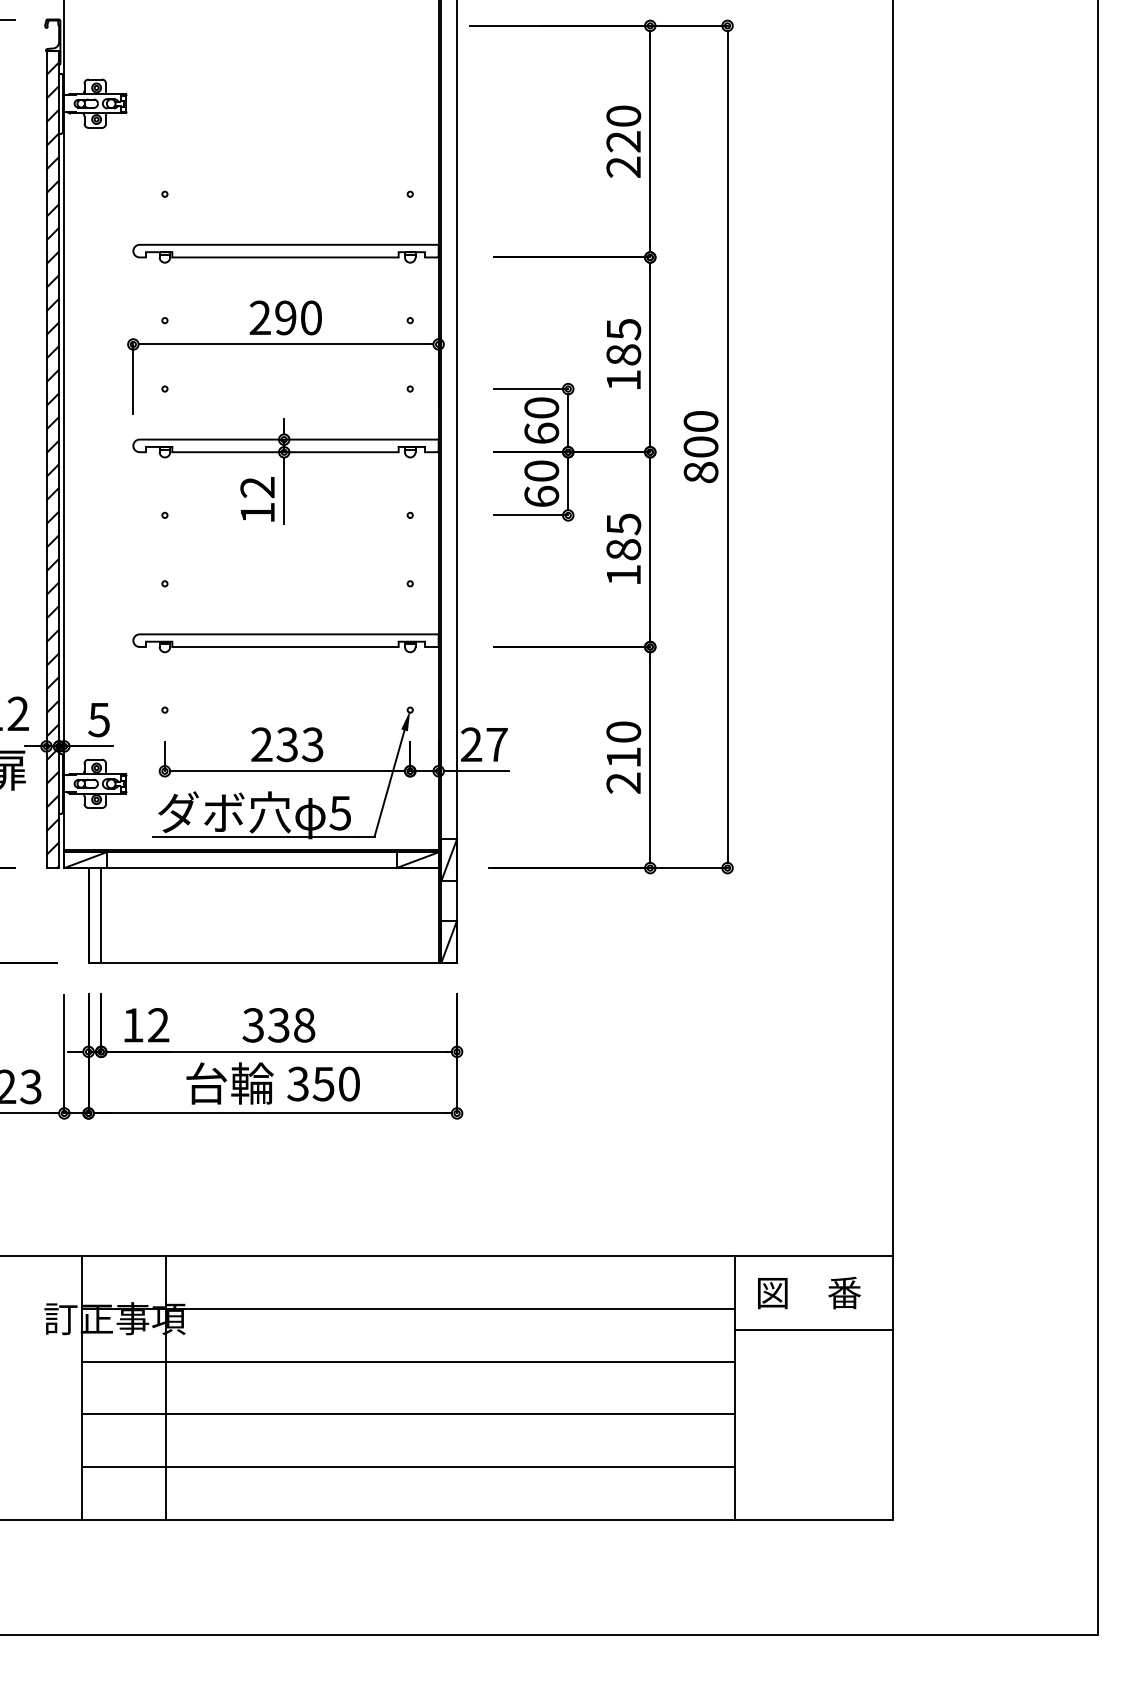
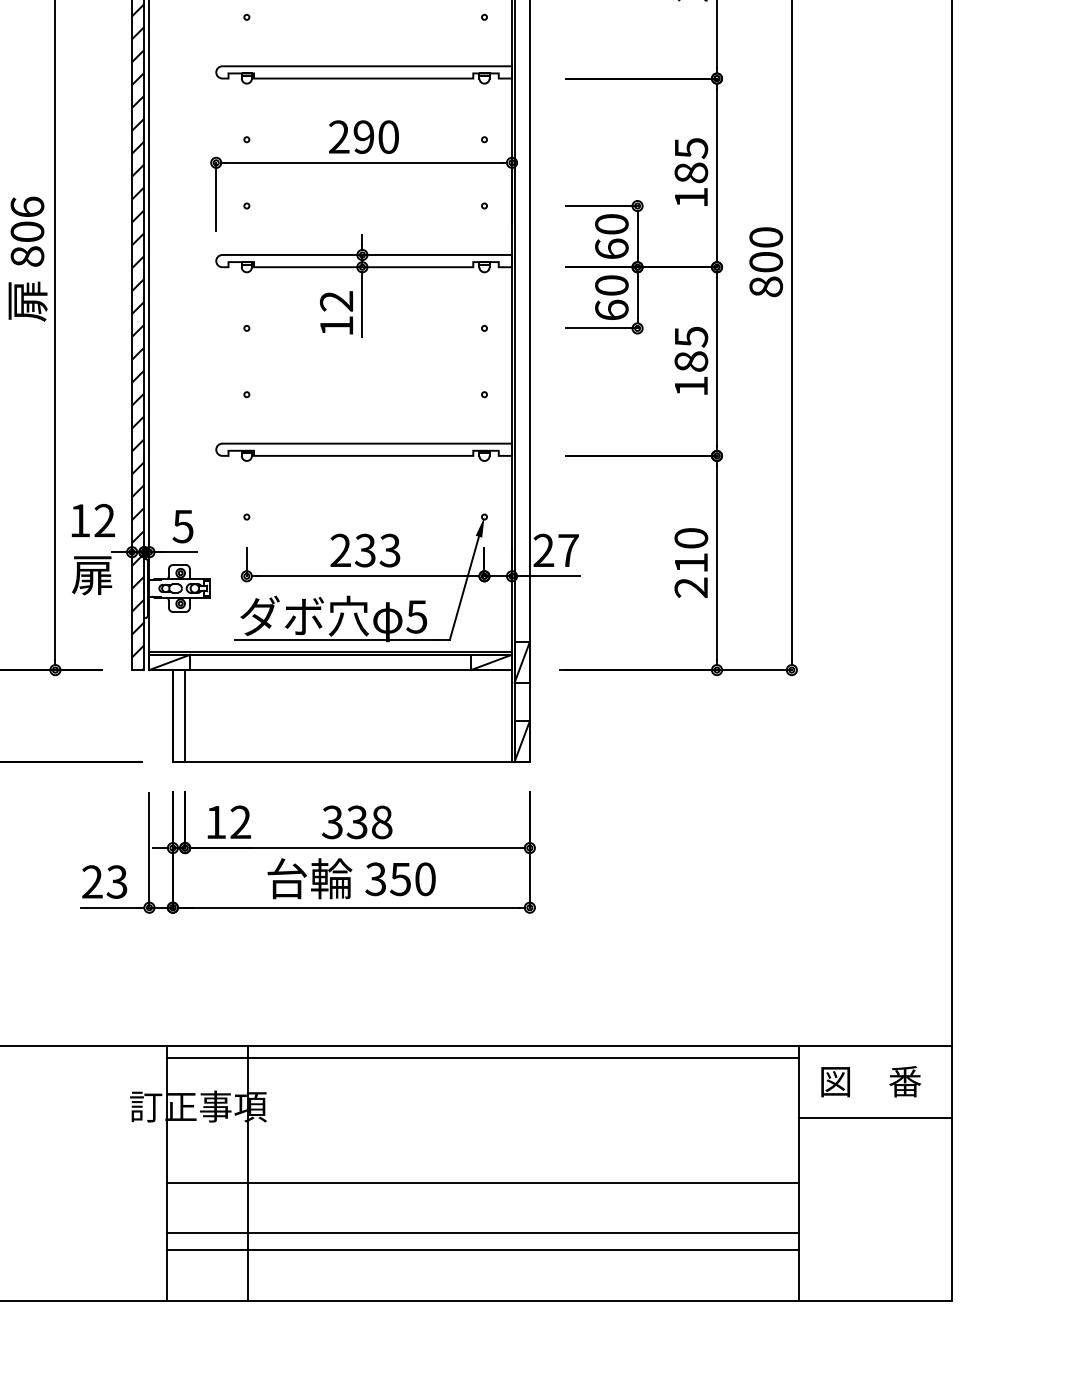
line: (408, 1309) -> (482, 1058), moved
line: (408, 1361) -> (482, 1182), moved
line: (408, 1414) -> (482, 1233), moved

